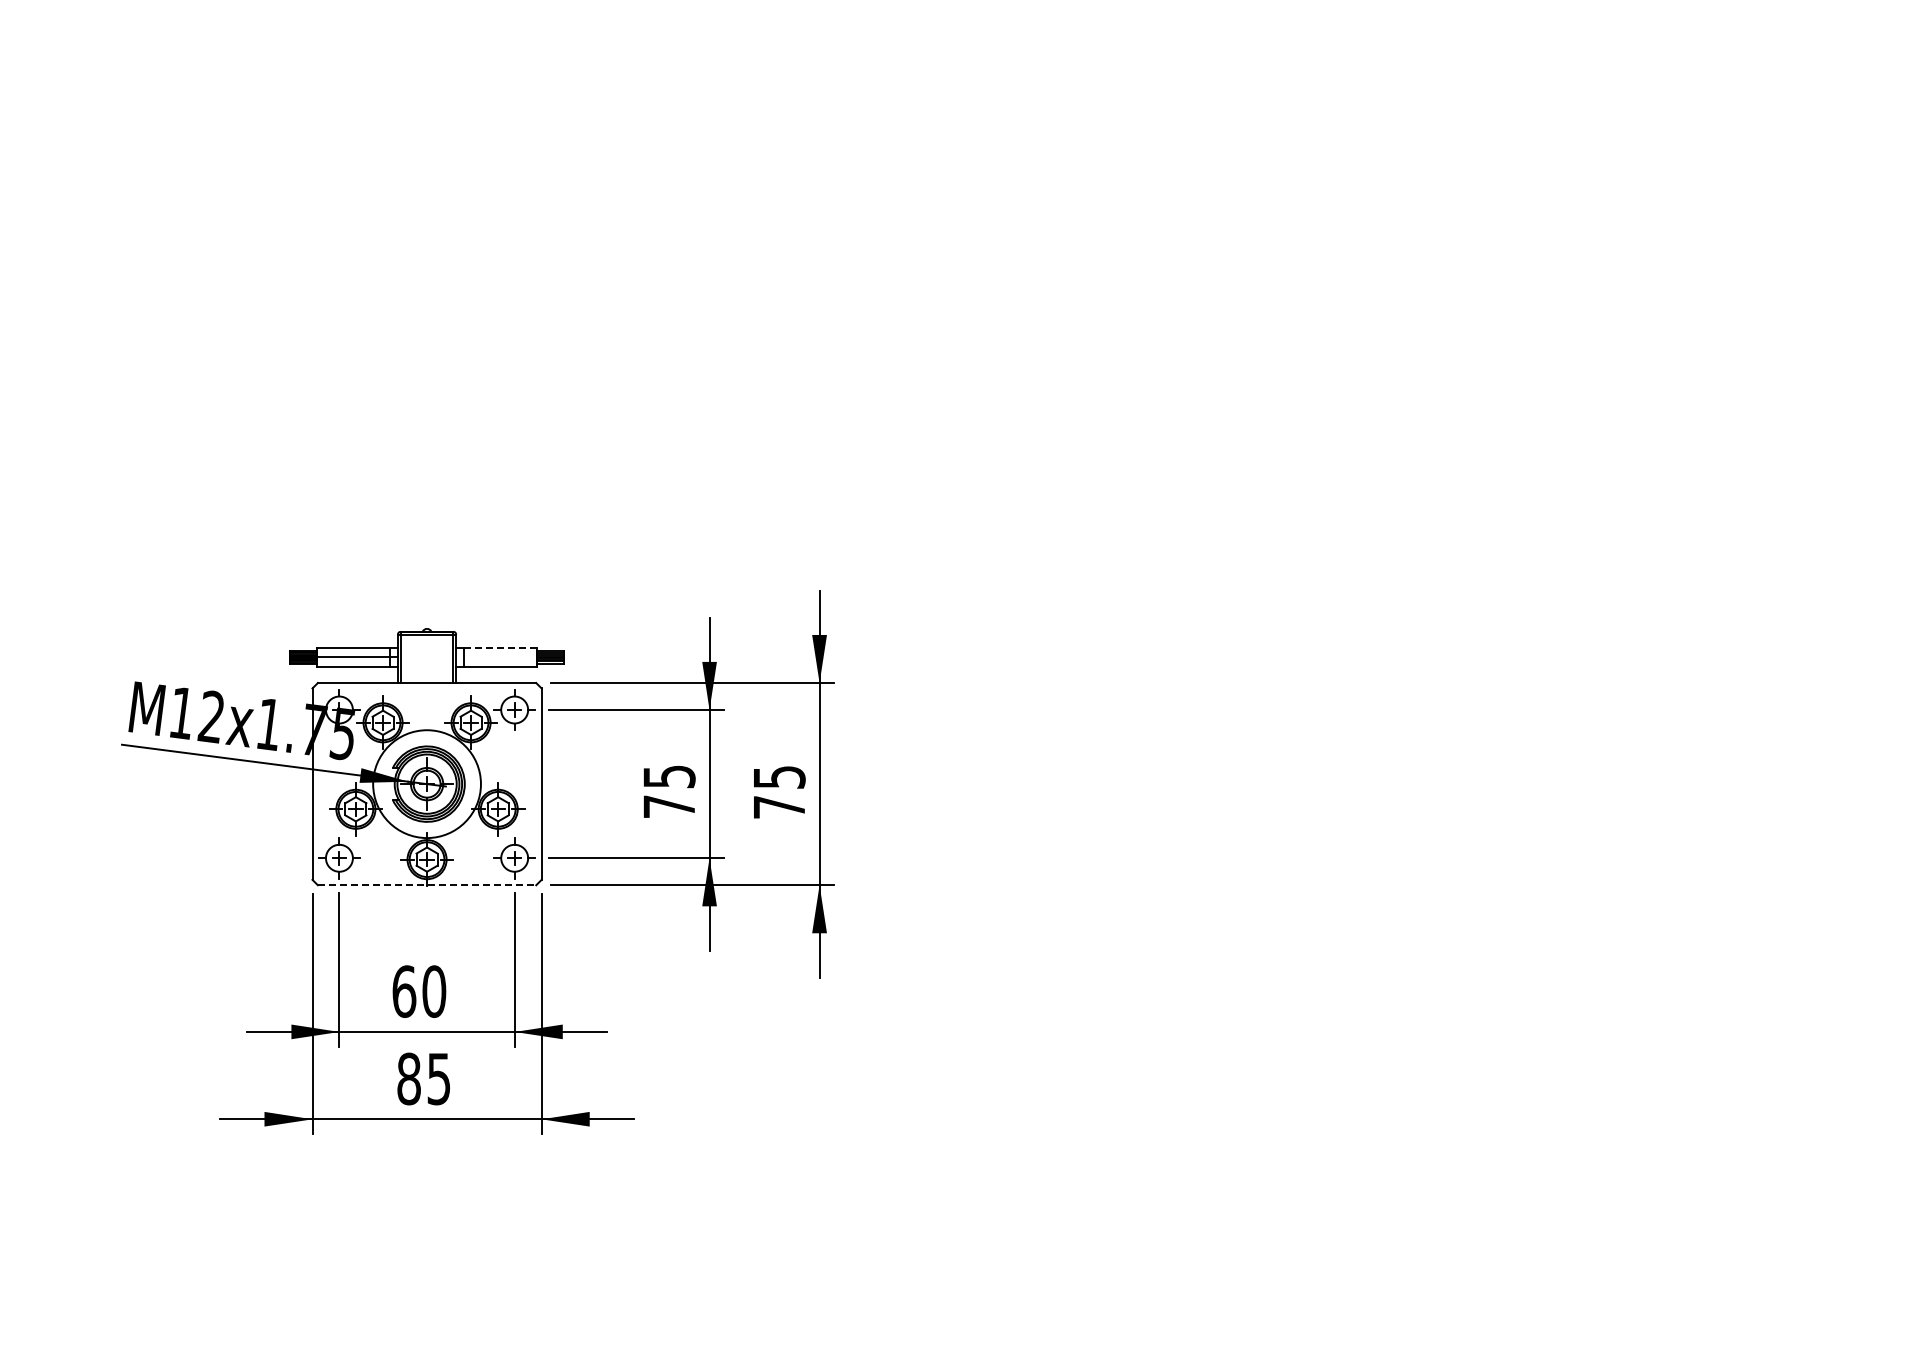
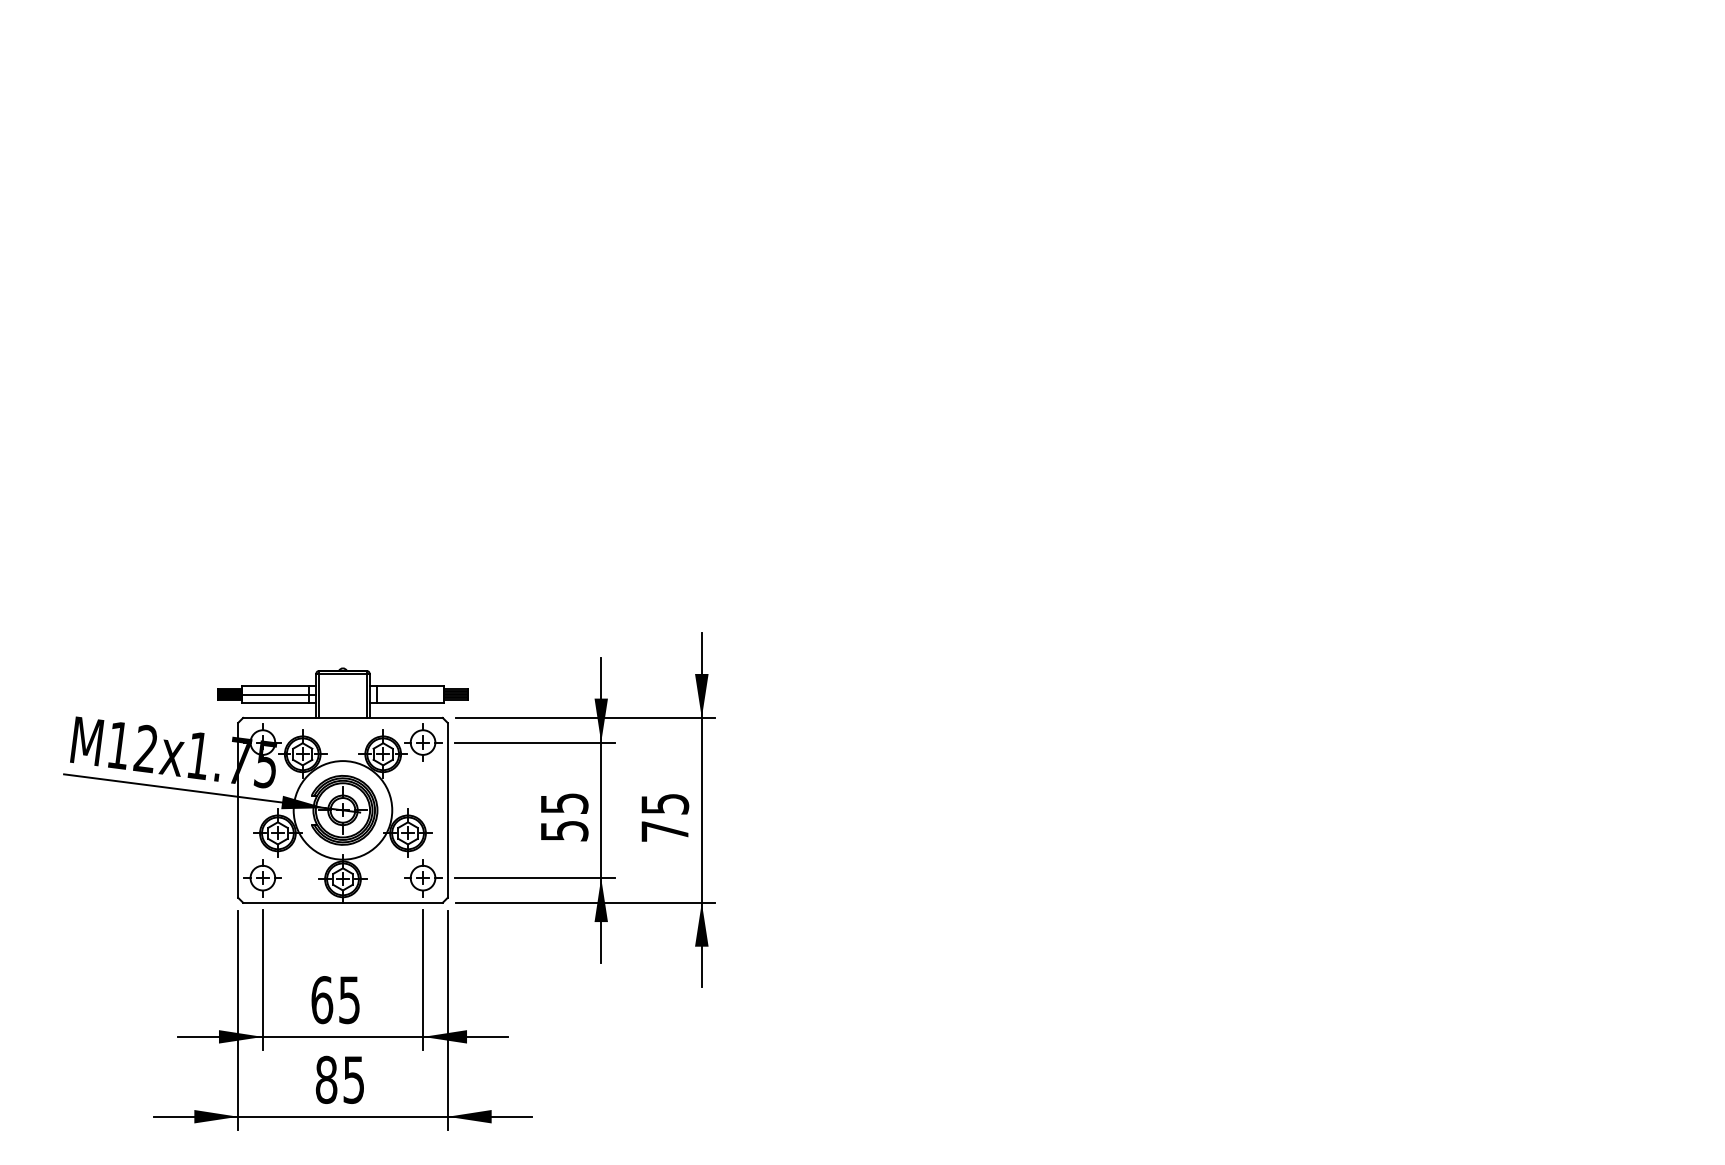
line: (500, 648) -> (410, 686), dashed -> solid
text: (669, 806) -> (564, 830), 75 -> 55
line: (427, 885) -> (343, 903), dashed -> solid
text: (434, 991) -> (349, 999), 60 -> 65

